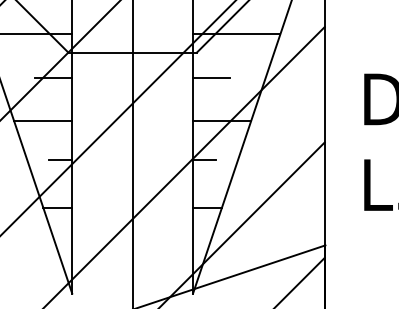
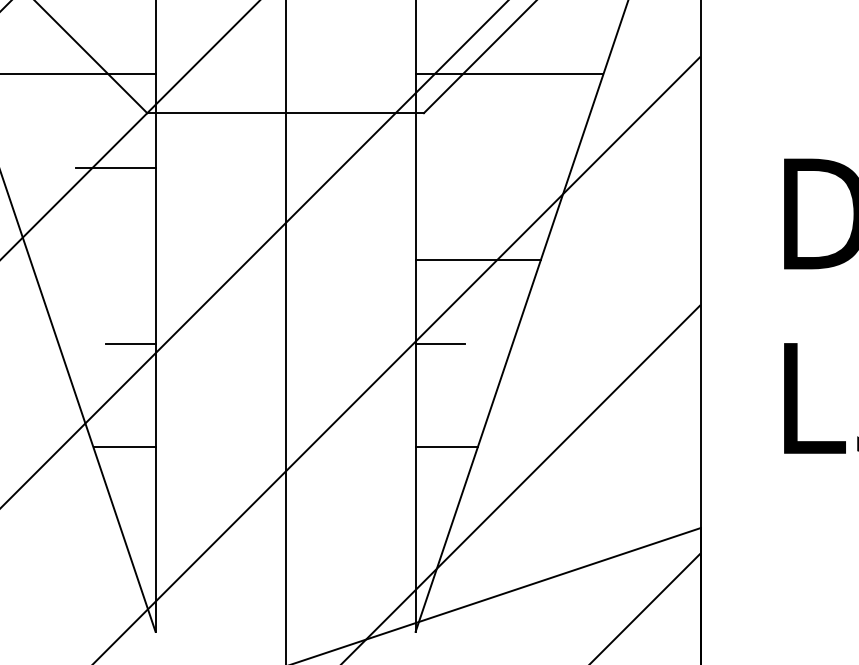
line: (211, 77) -> (455, 166), removed
line: (43, 120) -> (93, 259), removed

